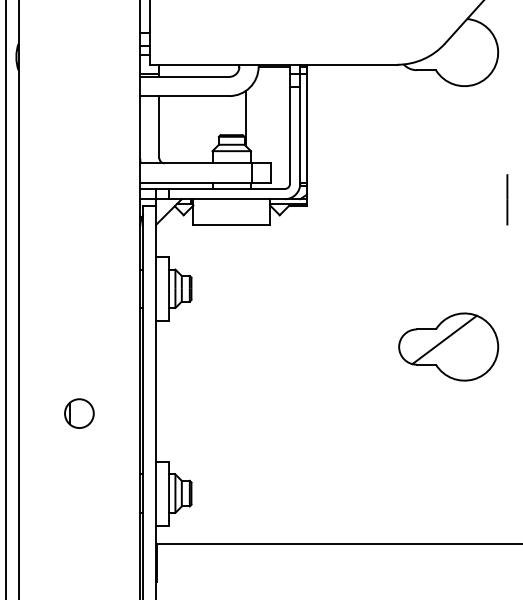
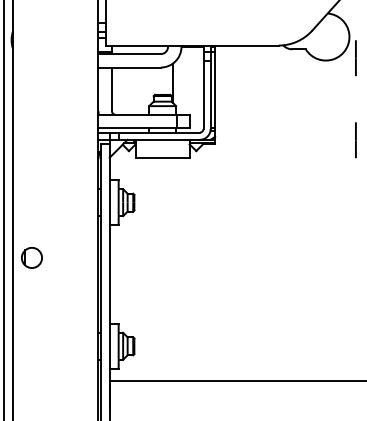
line: (507, 82) -> (355, 57), added
part: (448, 346) -> (314, 243), removed
part: (79, 413) -> (32, 257), moved

